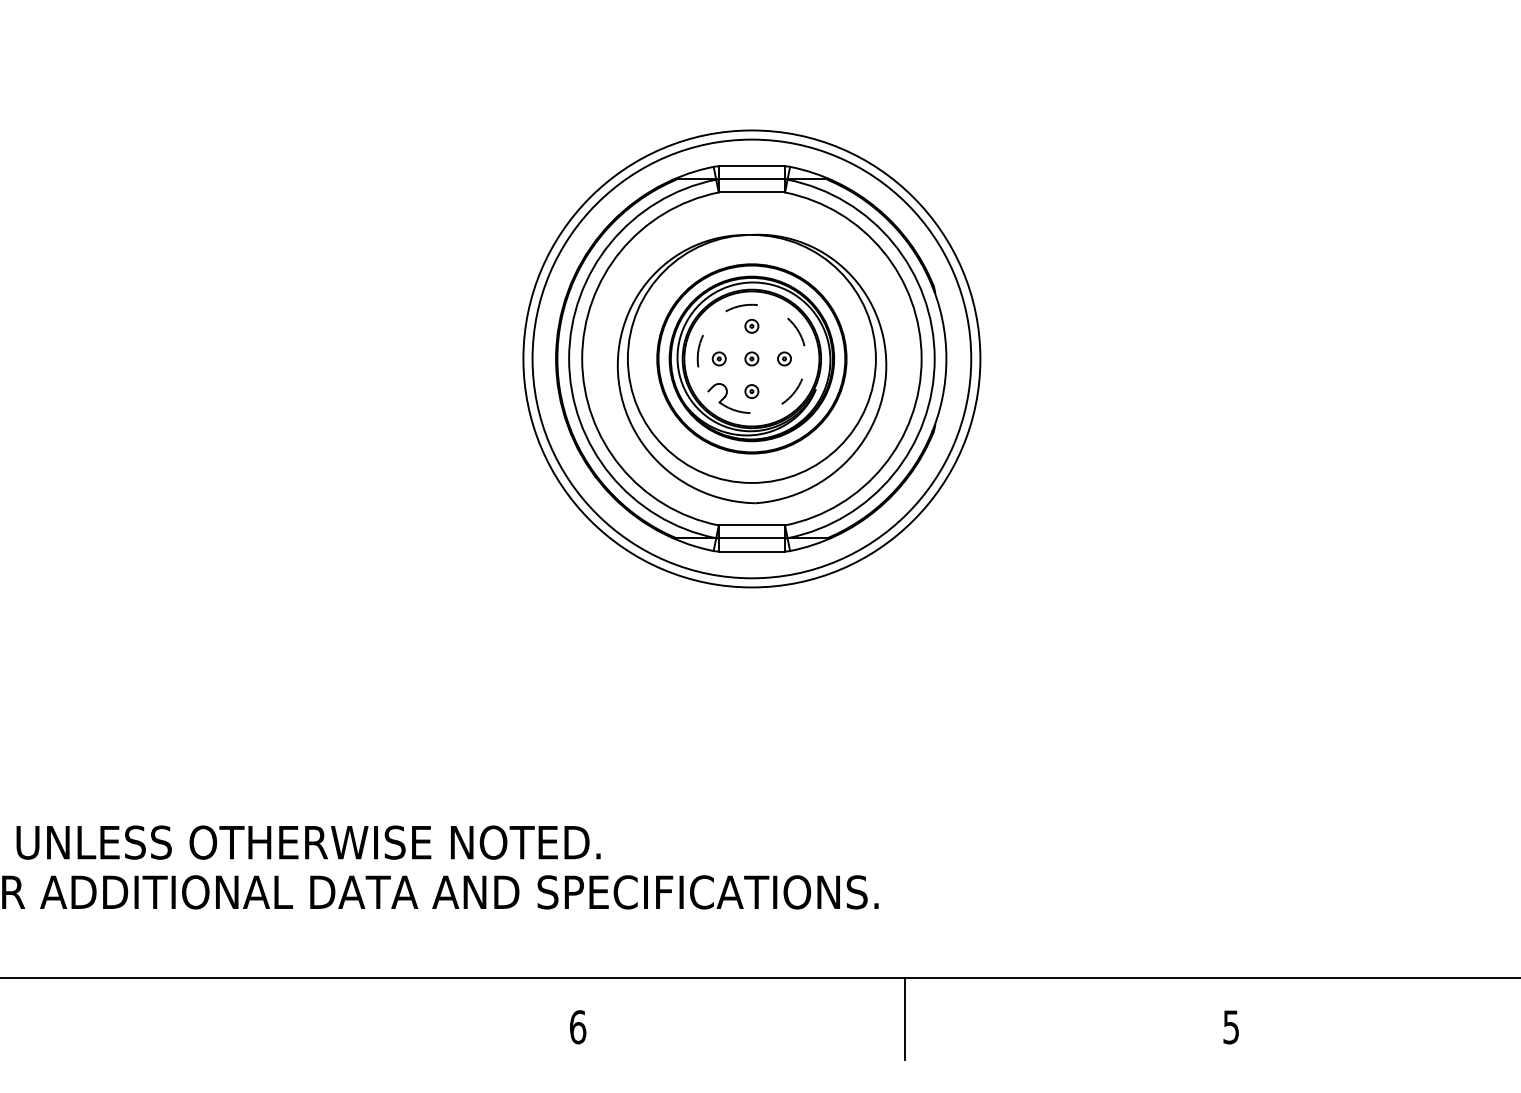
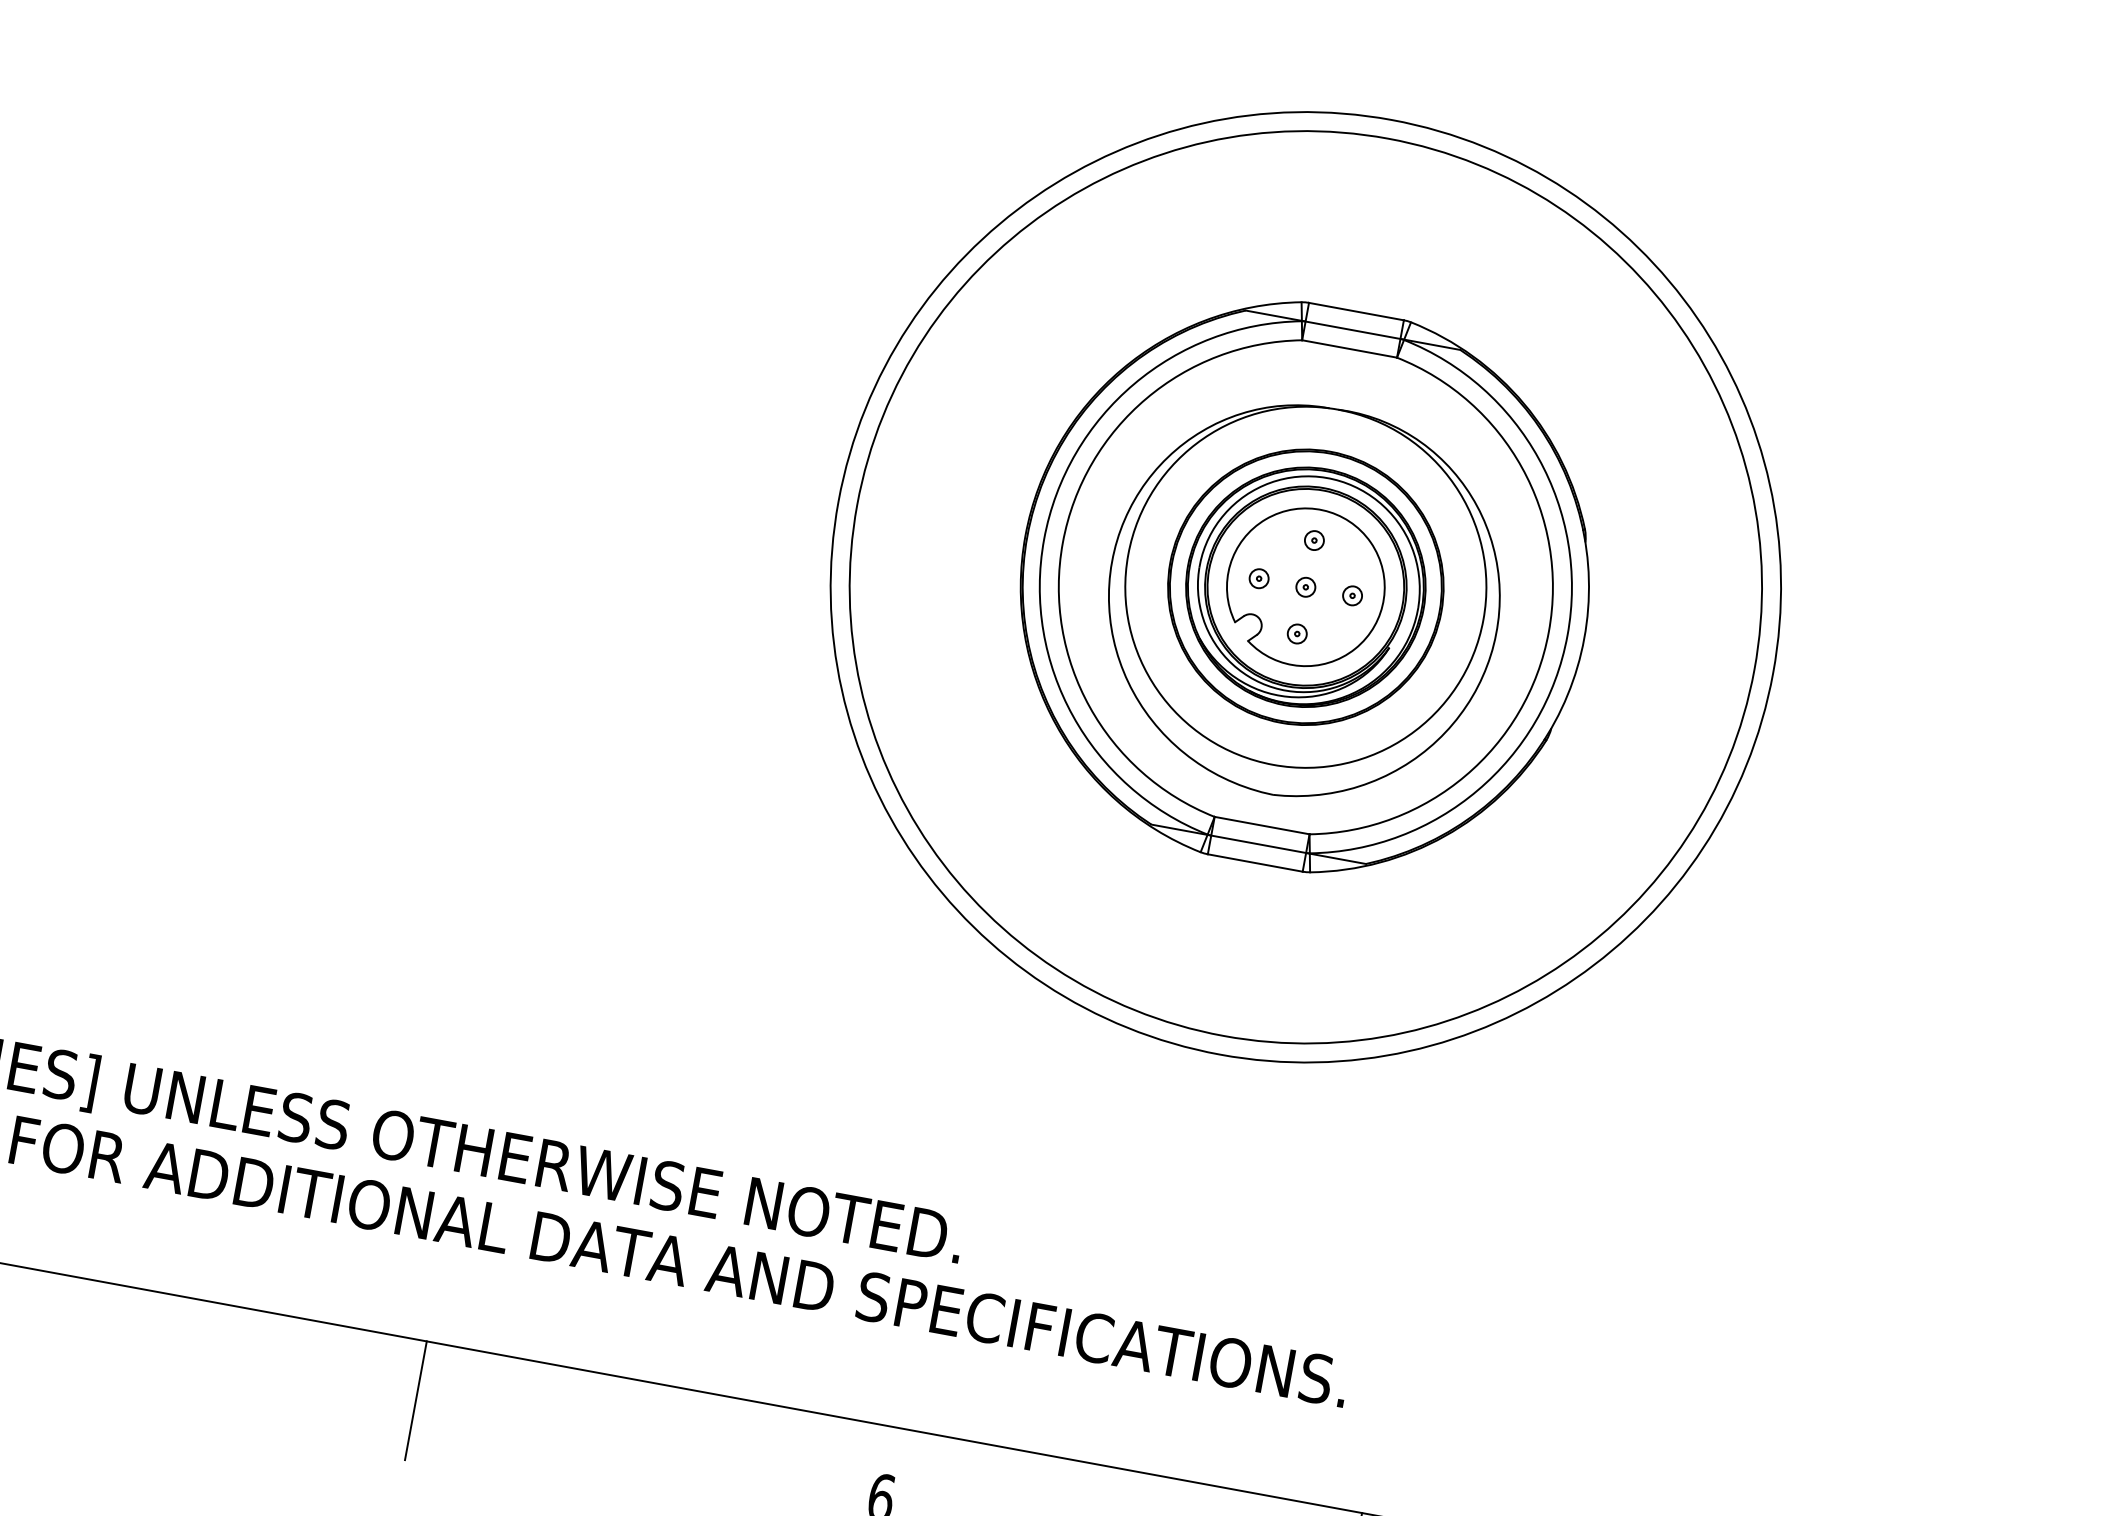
arc: (790, 320) -> (1371, 542), dashed -> solid
circle: (751, 358) -> (1305, 586), size x1.43
circle: (751, 358) -> (1305, 586), size x1.43
line: (251, 1018) -> (416, 1400), added

